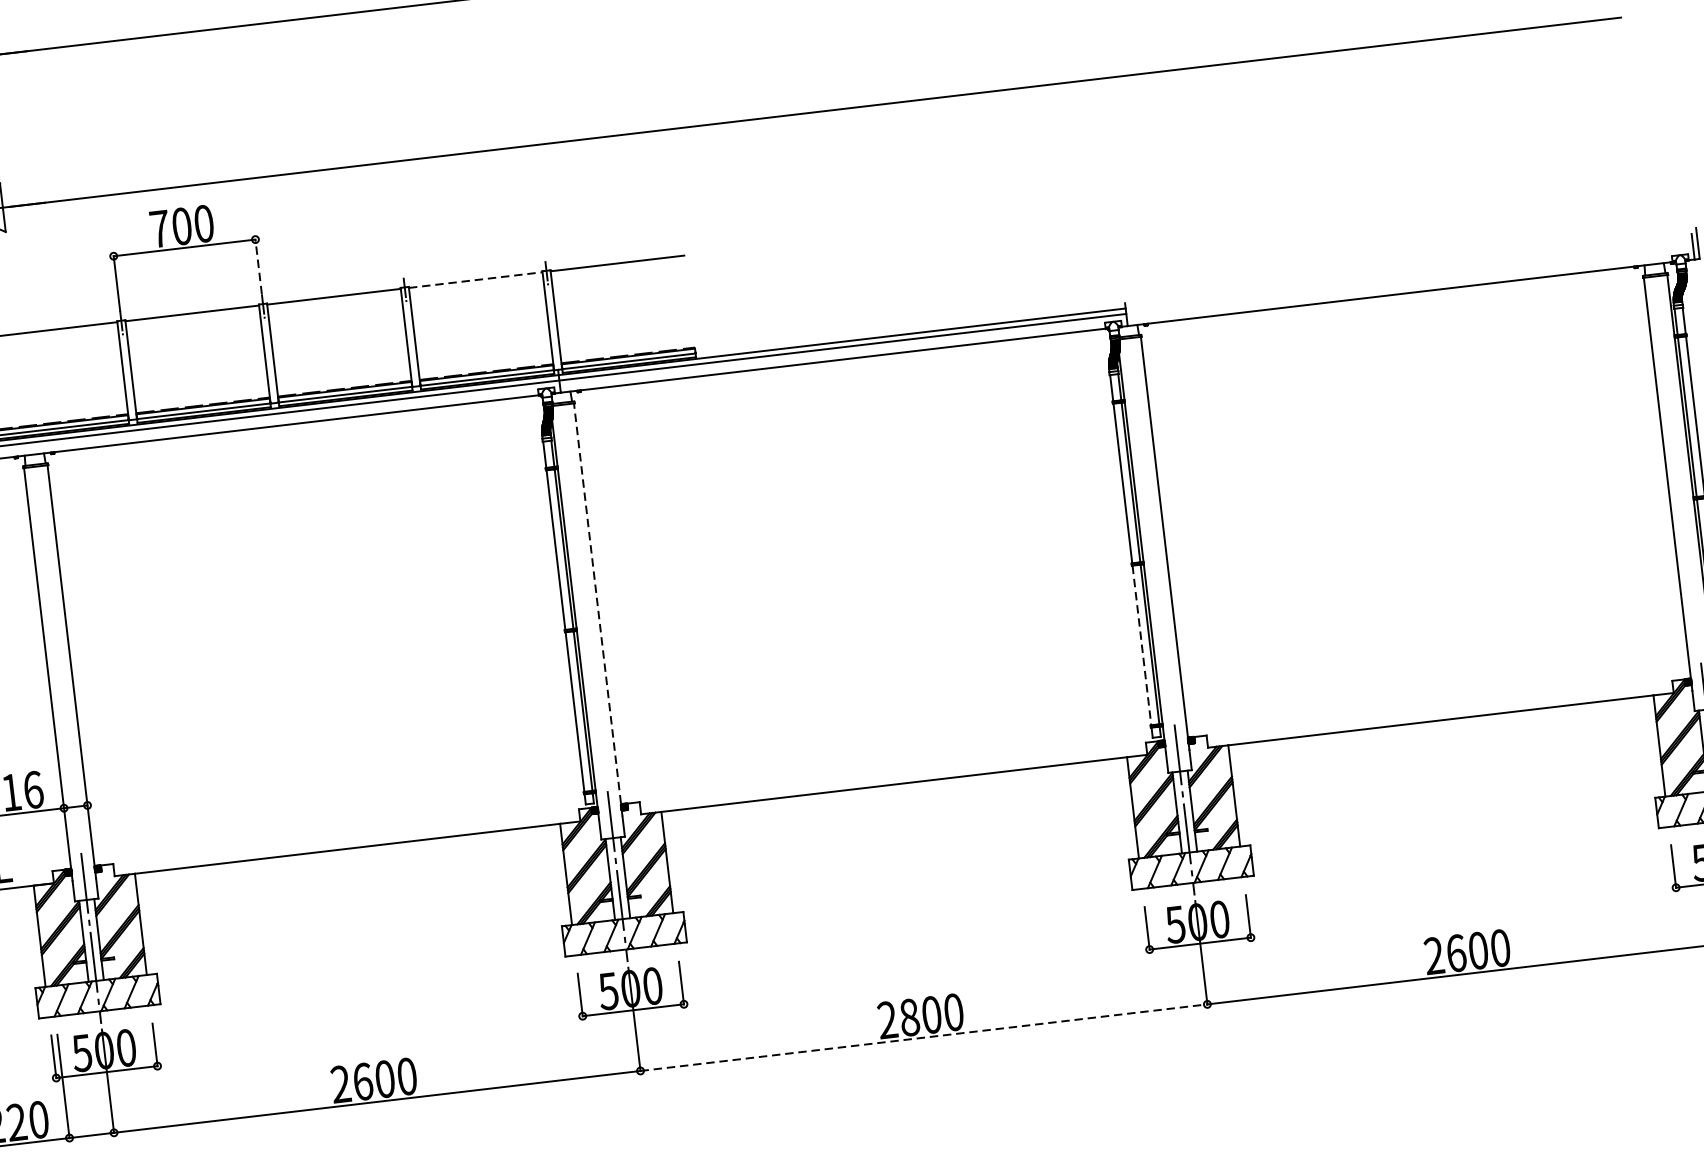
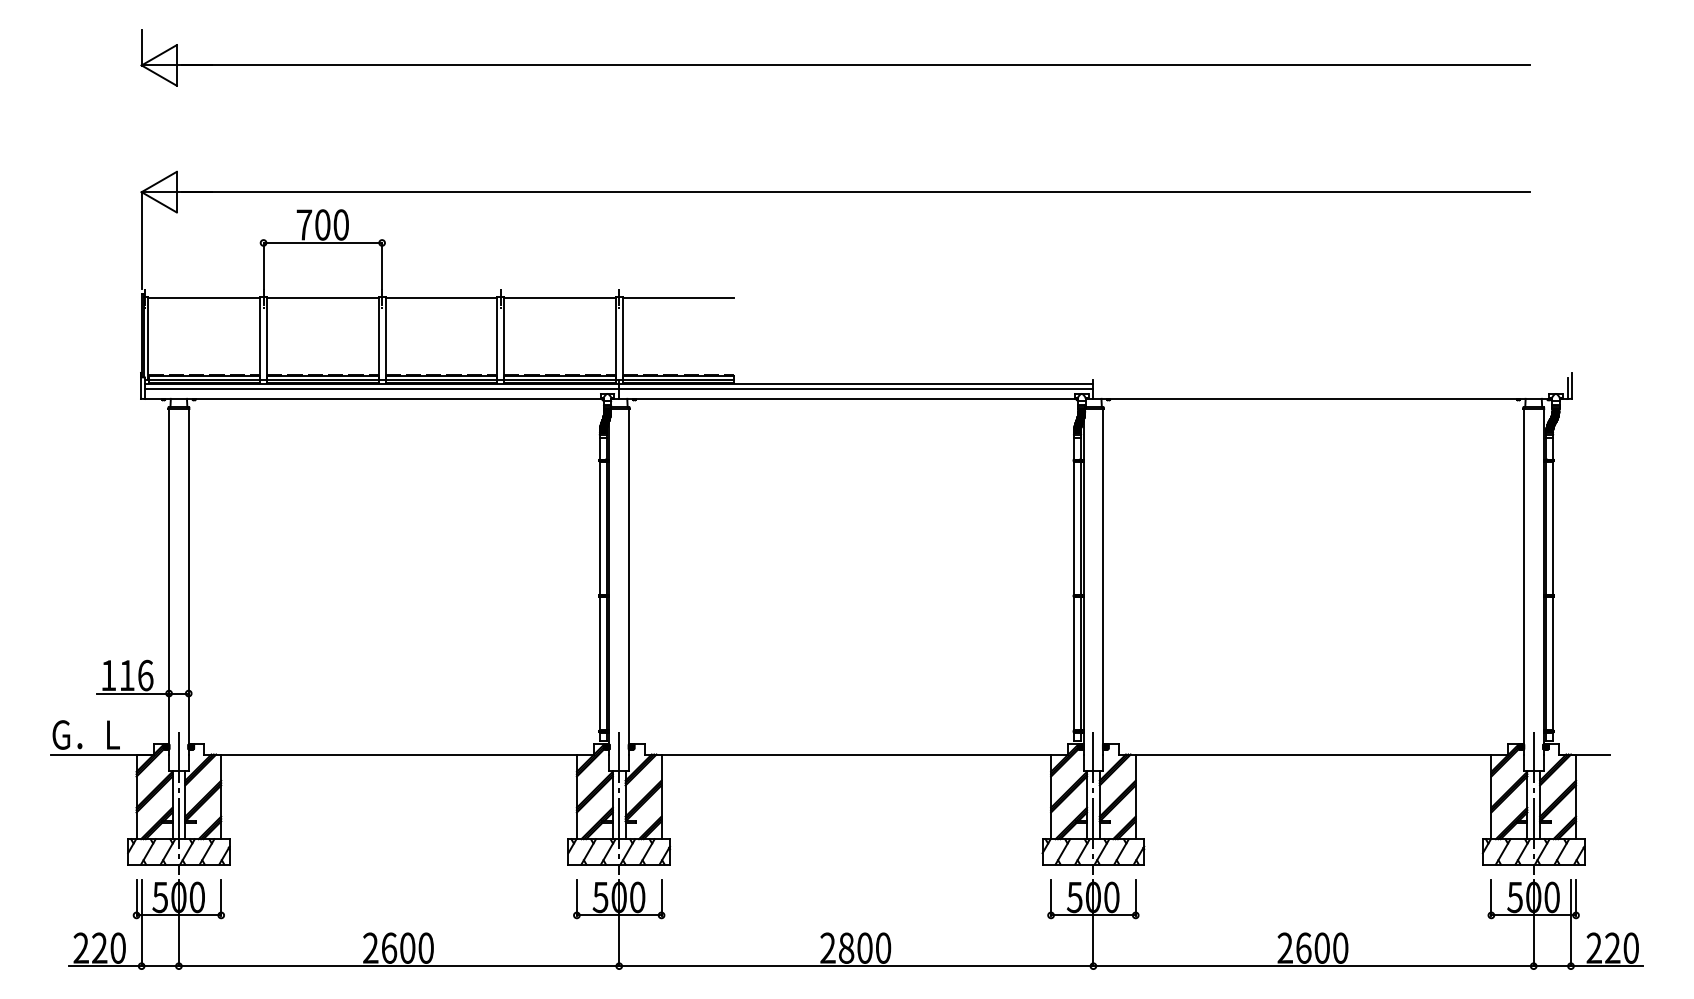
line: (259, 266) -> (382, 265), dashed -> solid
line: (475, 279) -> (559, 297), dashed -> solid
line: (598, 609) -> (629, 581), dashed -> solid
line: (1142, 645) -> (1074, 663), dashed -> solid
line: (924, 1038) -> (856, 966), dashed -> solid

